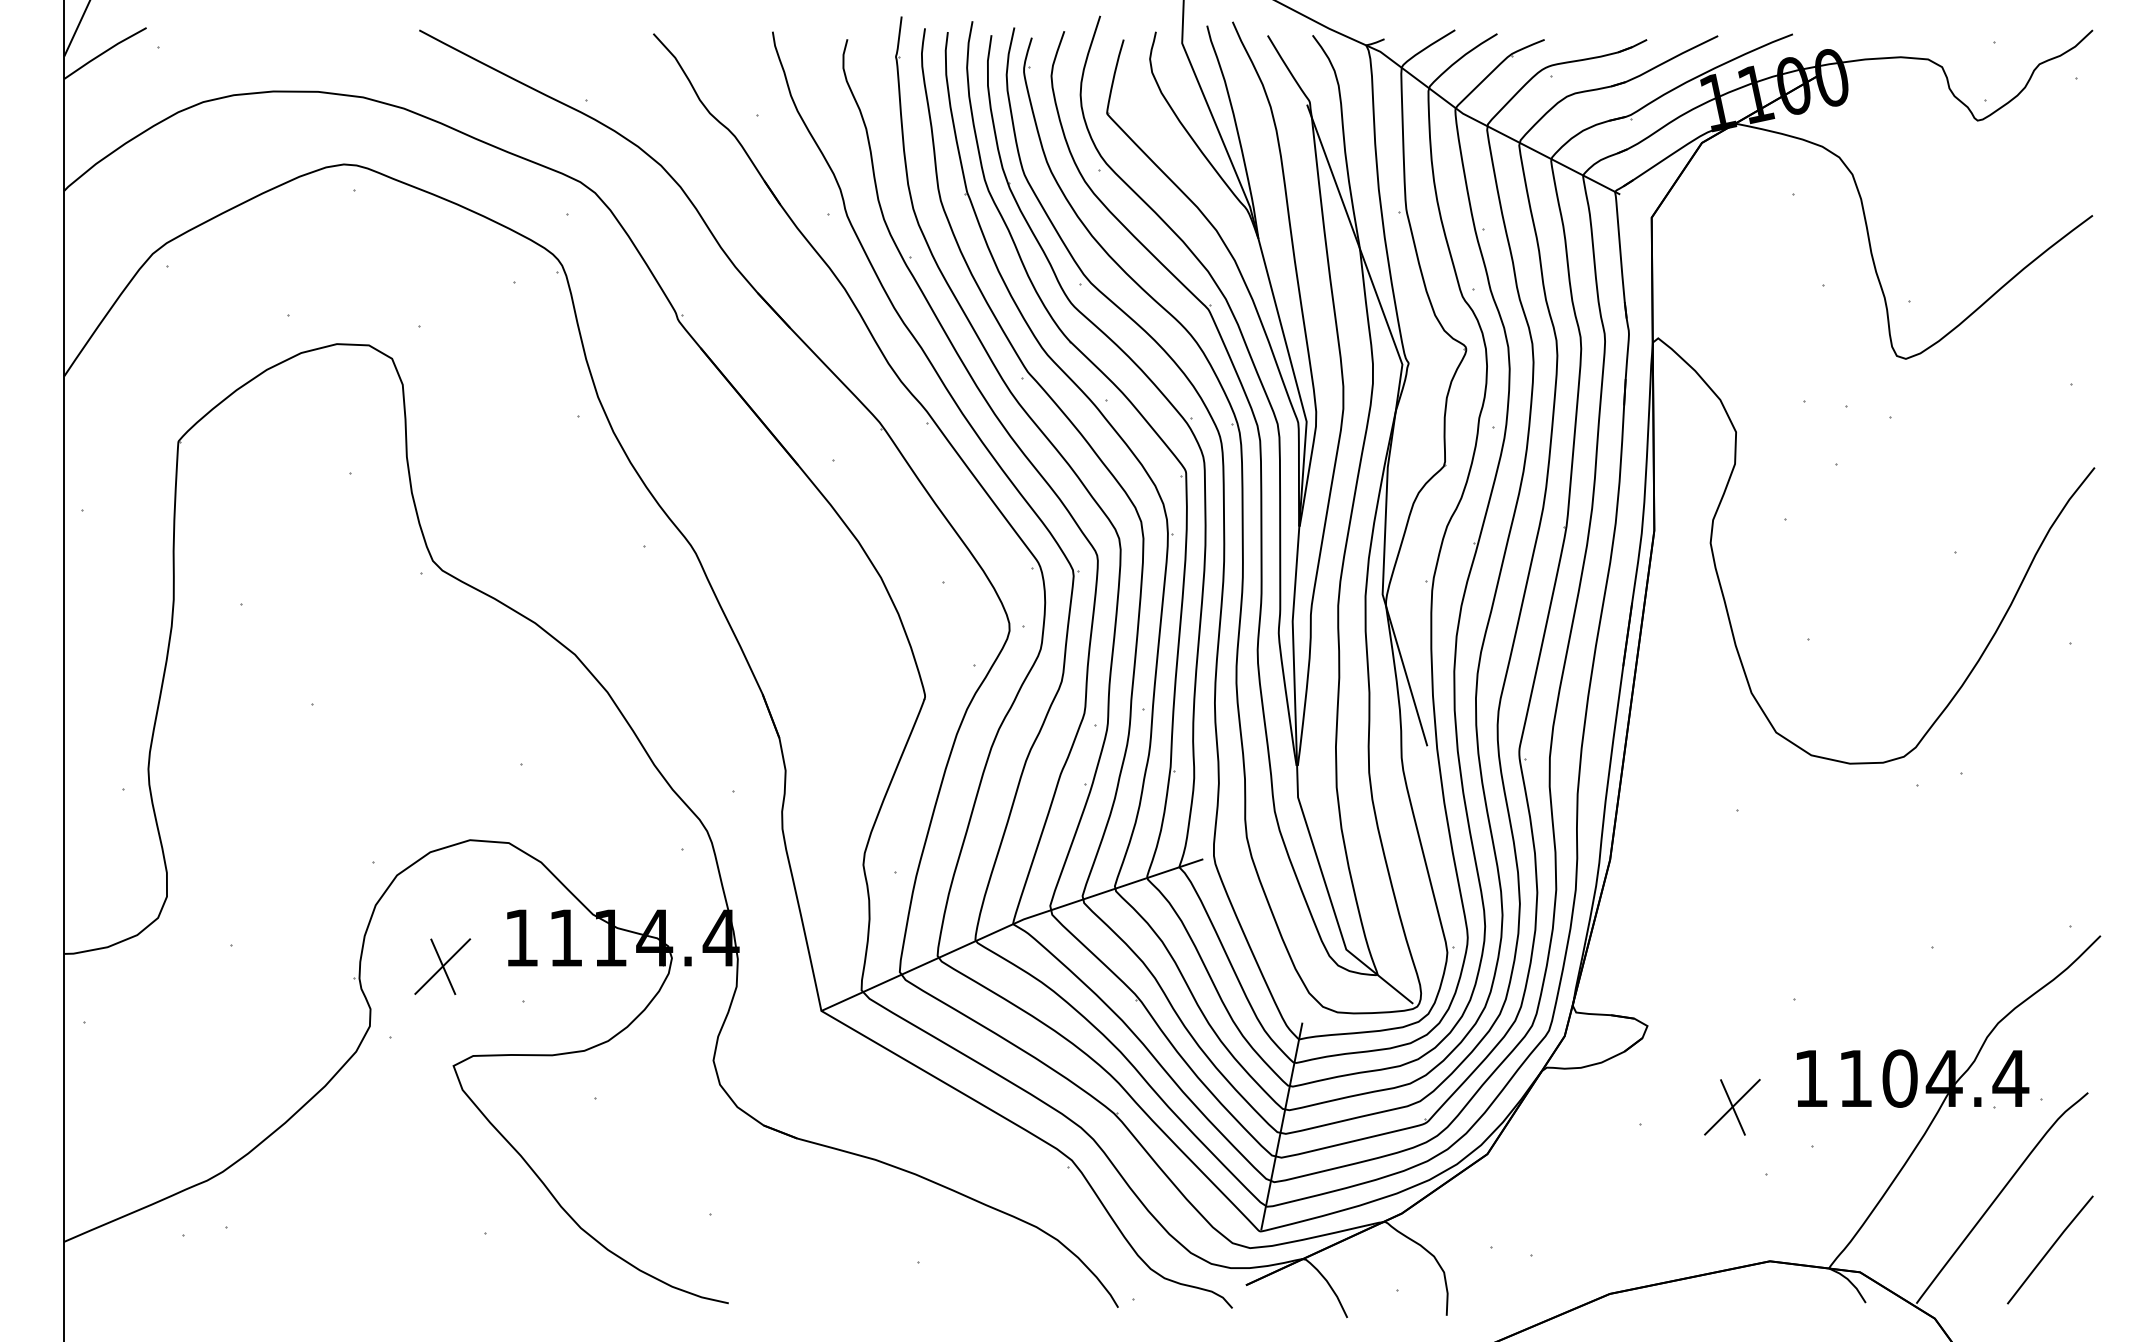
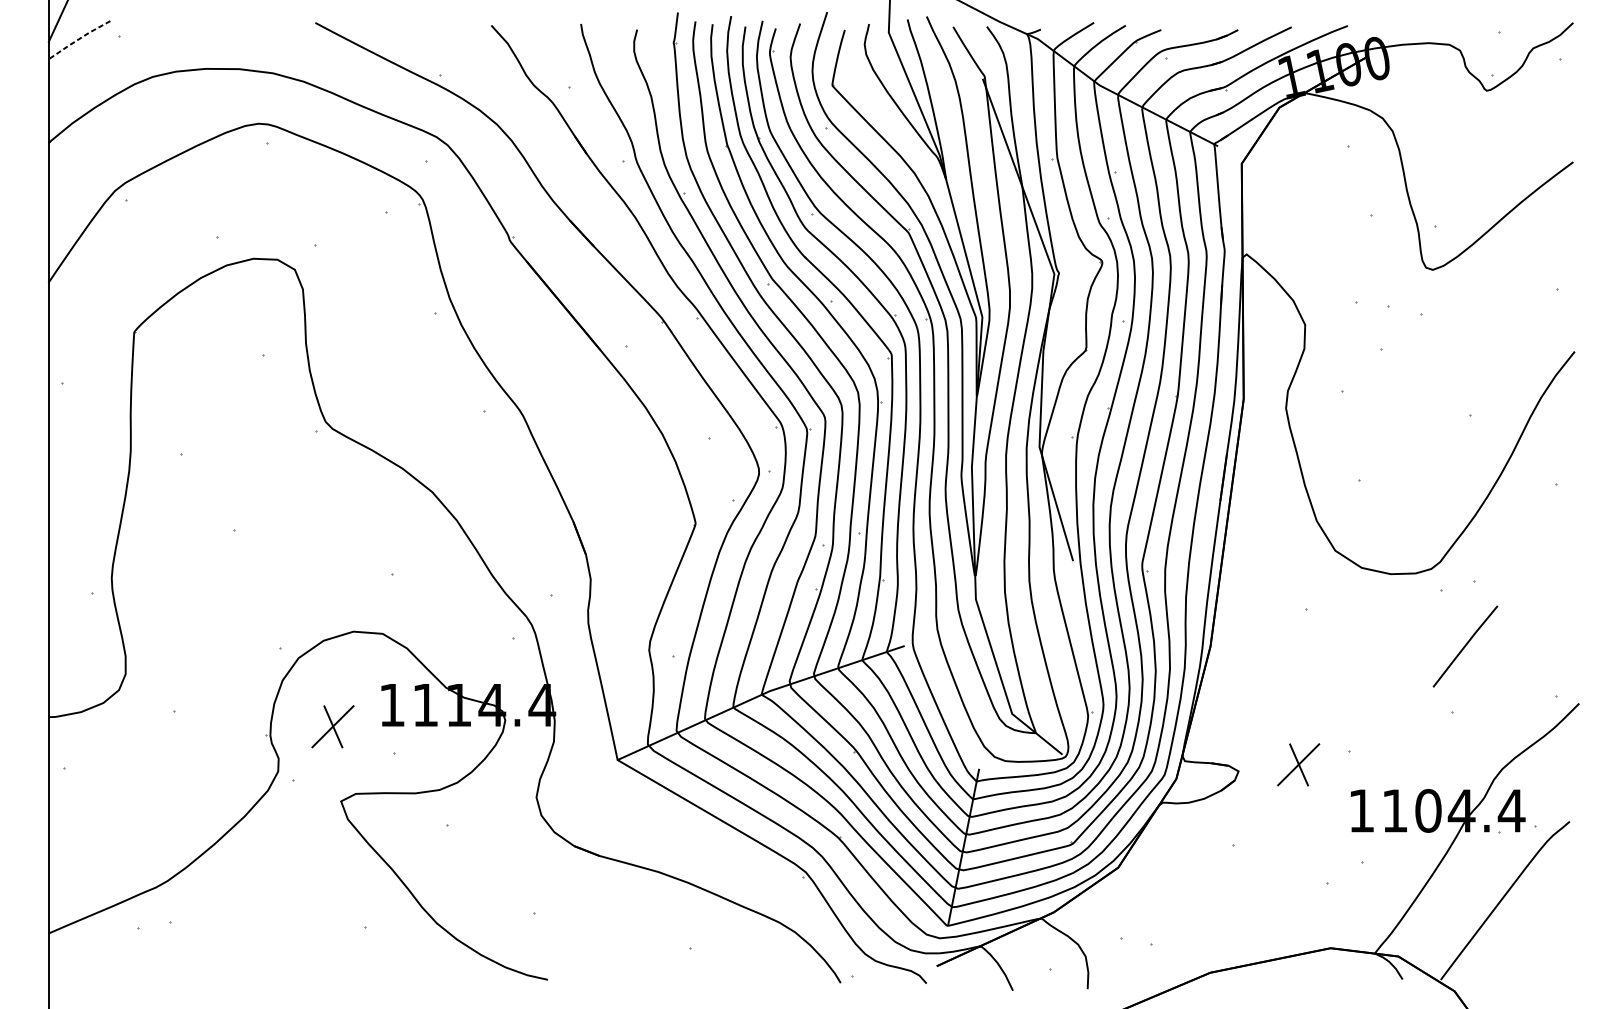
line: (104, 52) -> (78, 39), solid -> dashed
part: (1732, 1106) -> (1298, 764), moved
line: (2050, 1249) -> (1465, 646), moved

